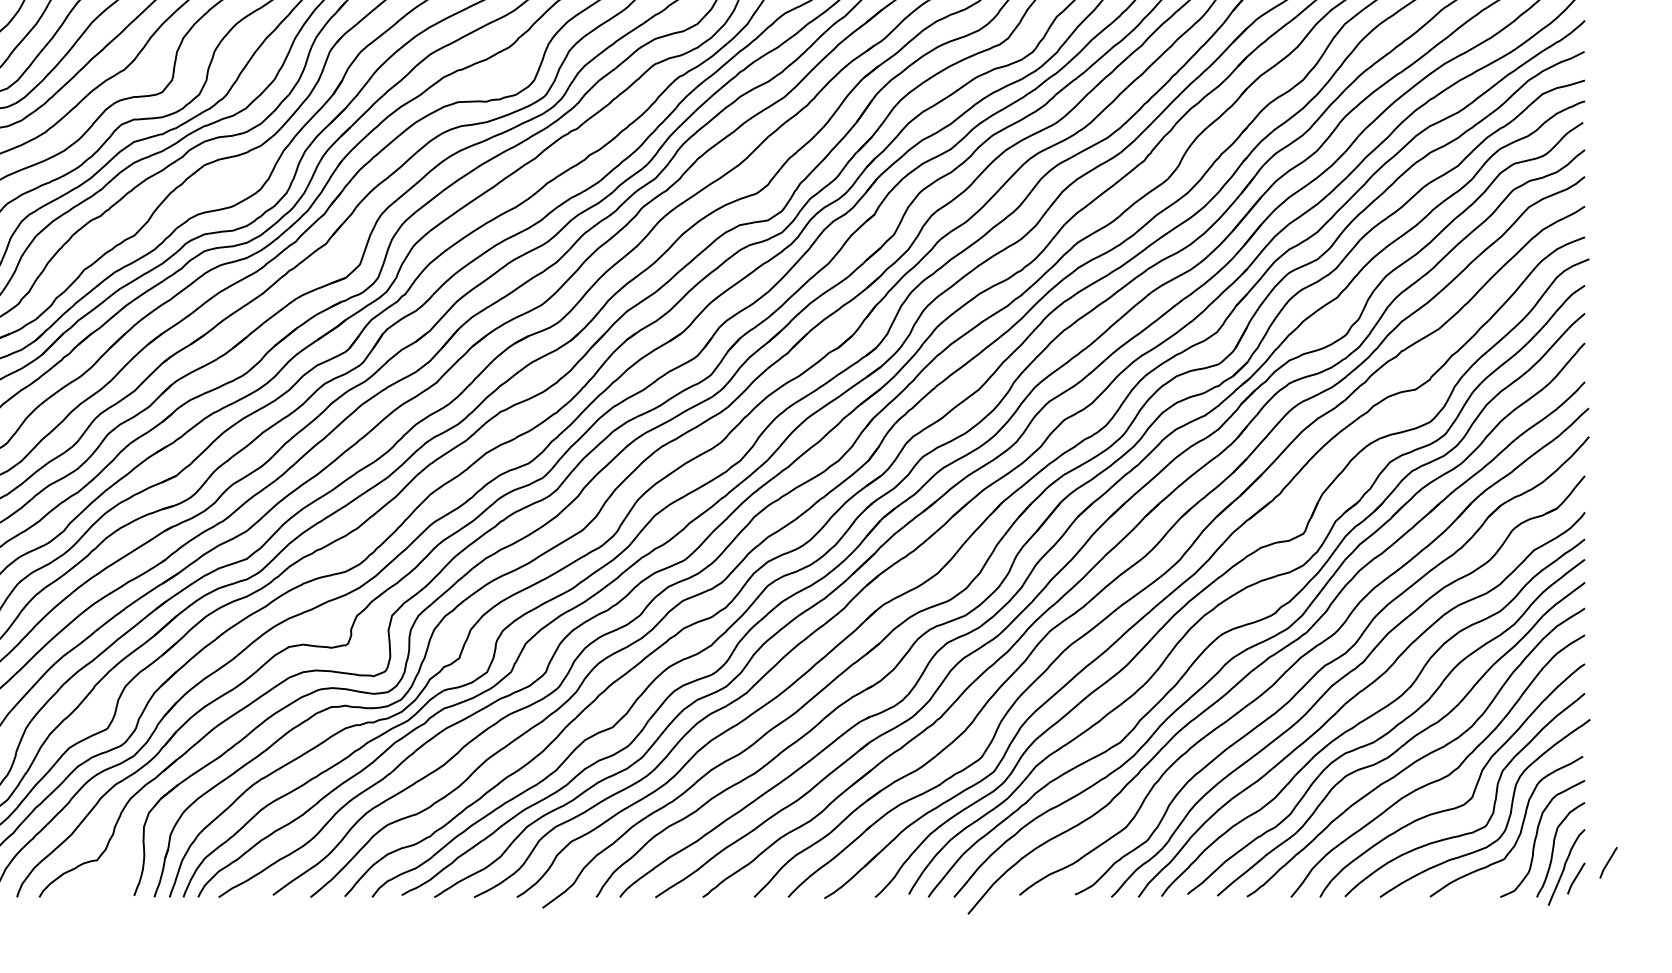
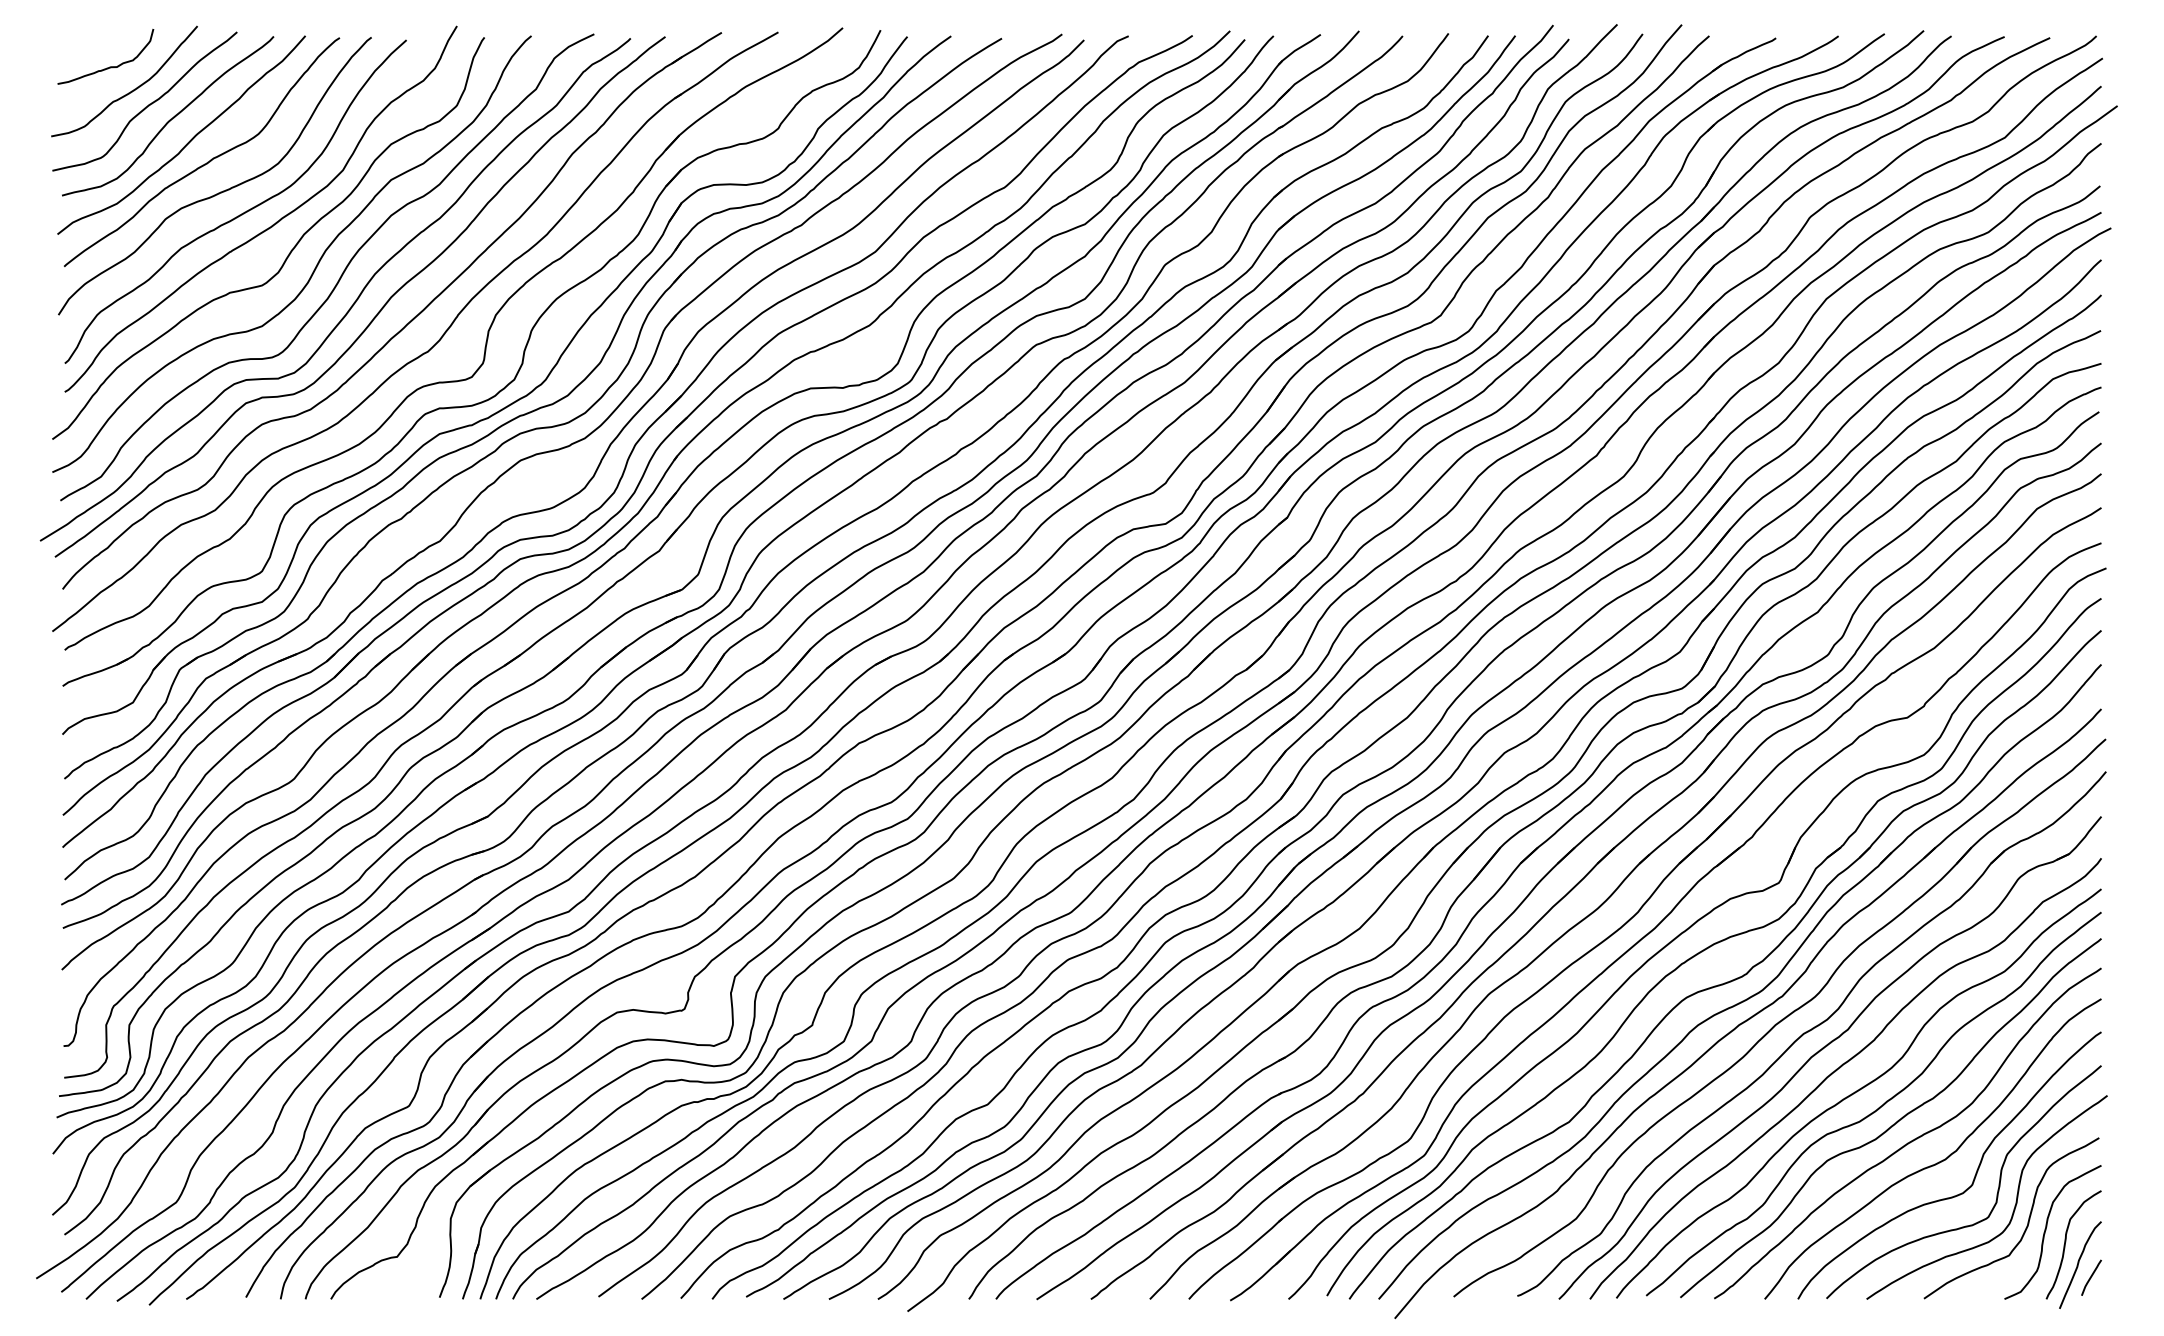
curve: (1608, 862) -> (2128, 1259), removed

